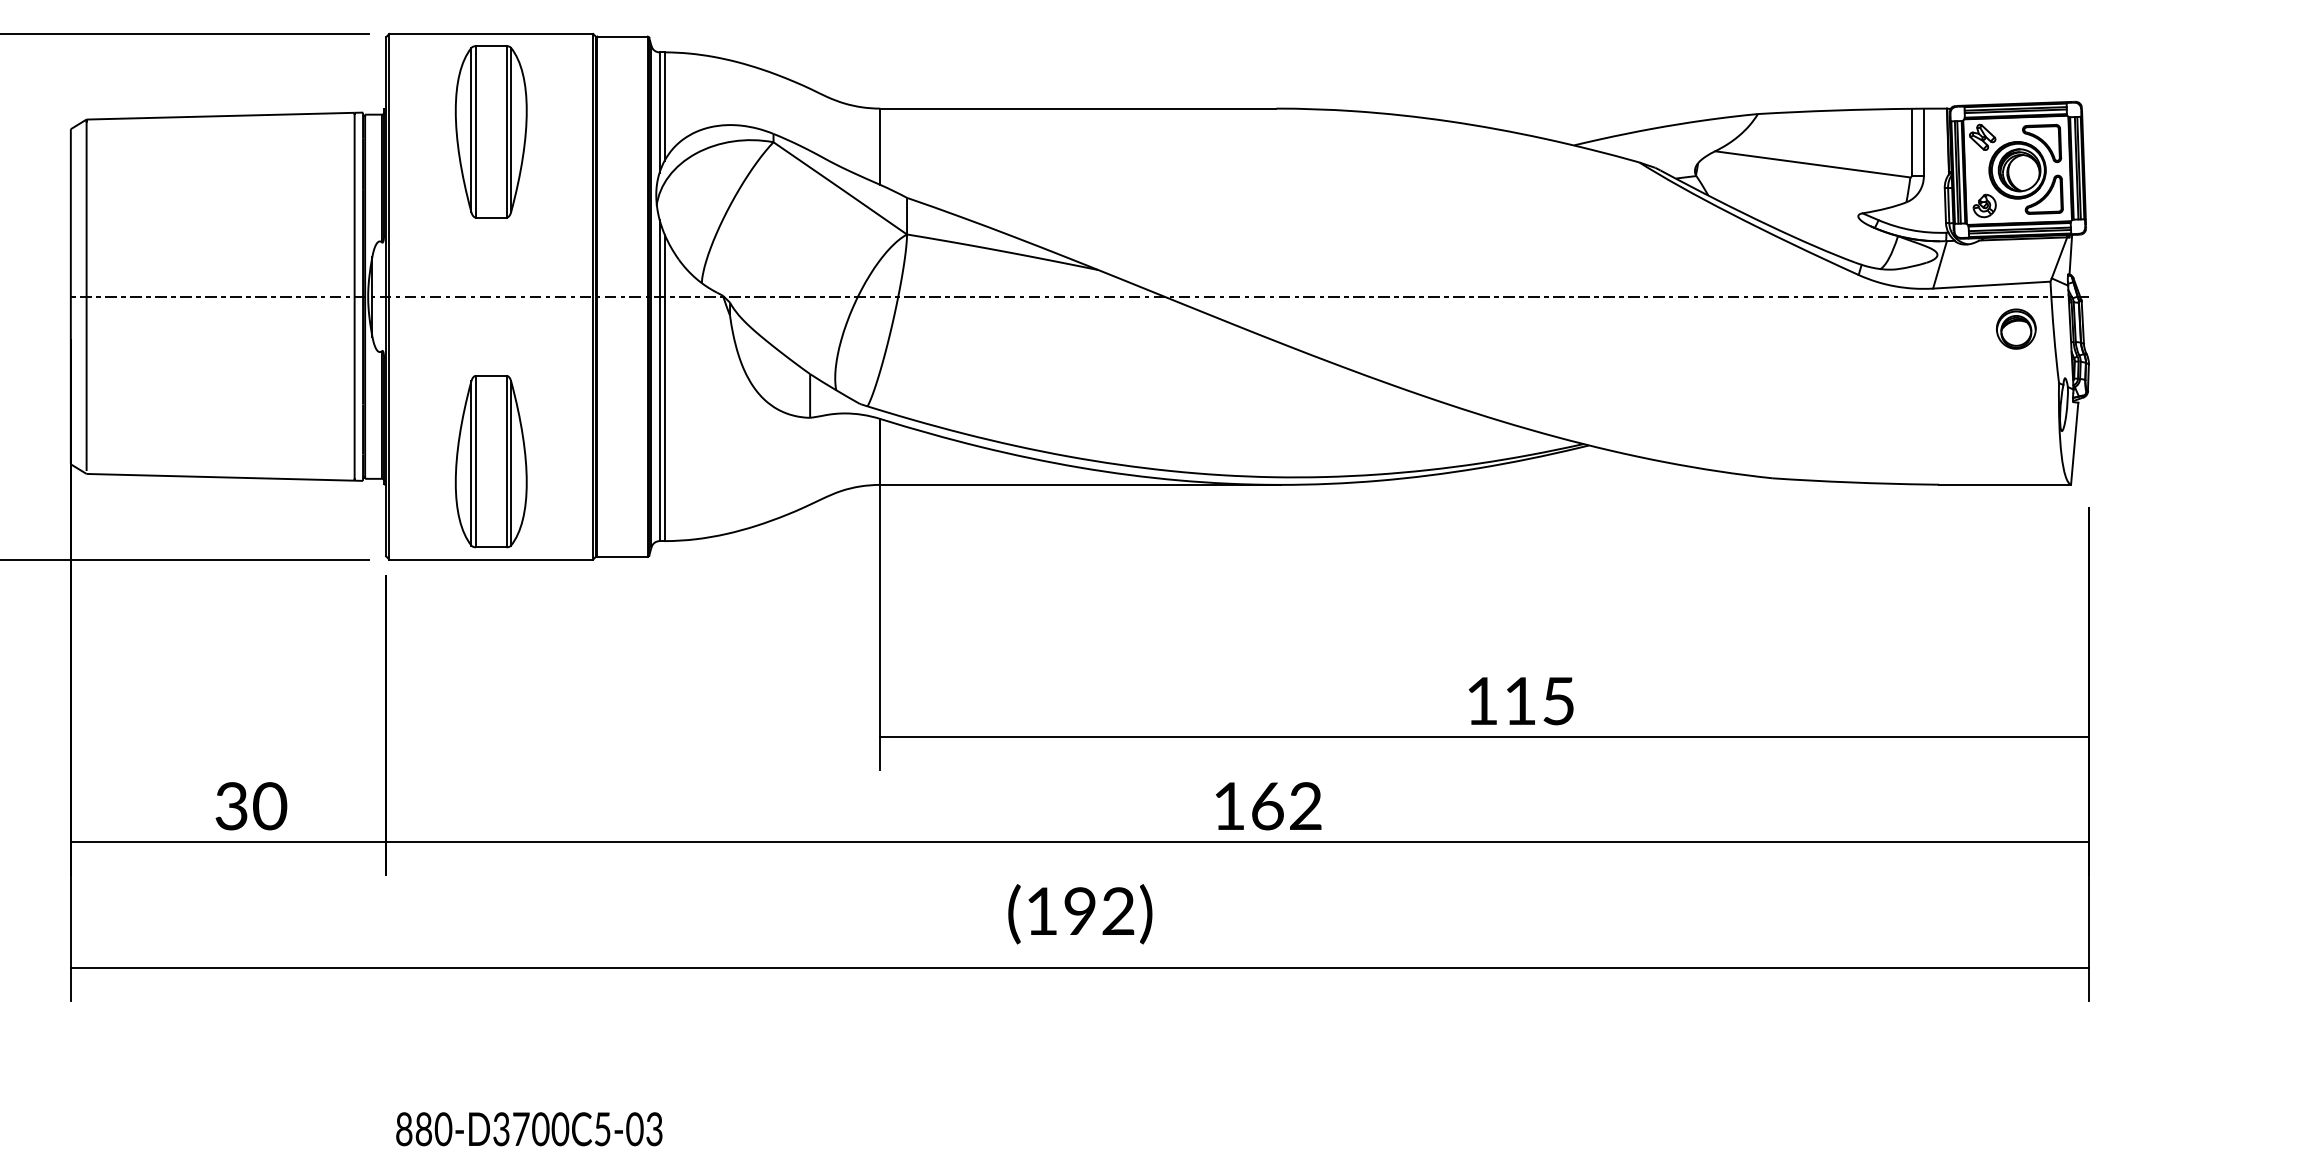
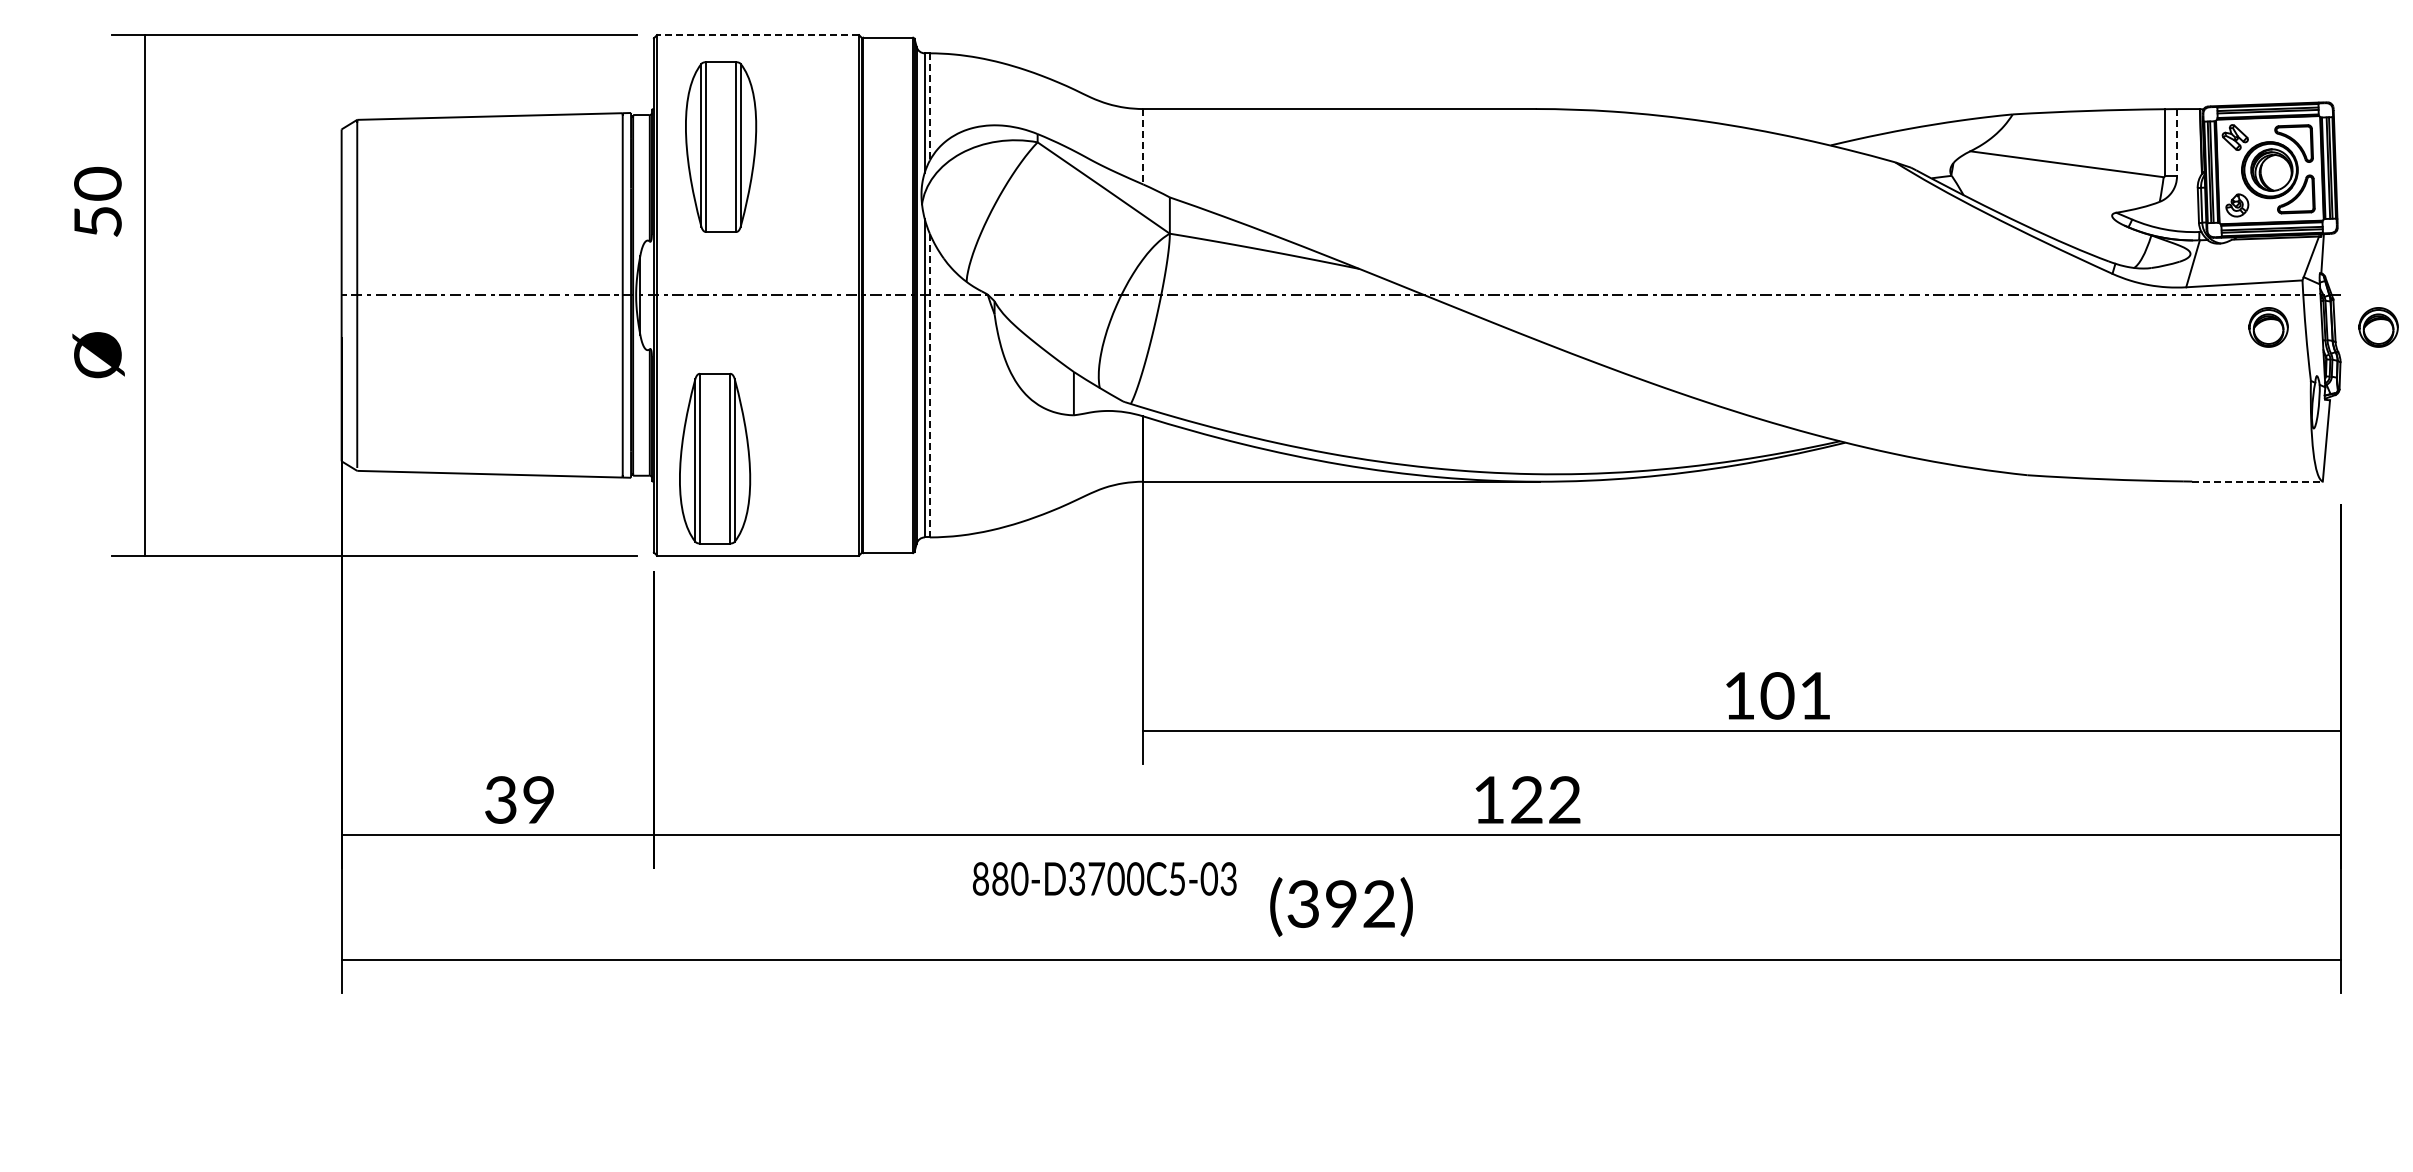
line: (491, 34) -> (758, 35), solid -> dashed
line: (664, 106) -> (929, 106), solid -> dashed
part: (491, 131) -> (721, 146), moved
line: (1924, 142) -> (2177, 142), solid -> dashed
line: (880, 146) -> (1143, 146), solid -> dashed
part: (2127, 329) -> (2378, 327), added
line: (664, 387) -> (929, 385), solid -> dashed
part: (491, 461) -> (715, 458), moved
line: (2006, 484) -> (2258, 481), solid -> dashed
text: (1538, 700) -> (1795, 695), 115 -> 101
text: (1268, 805) -> (1527, 799), 162 -> 122
text: (269, 806) -> (538, 800), 30 -> 39
text: (1040, 910) -> (1302, 903), (192) -> (392)
text: (529, 1128) -> (1104, 878), moved

